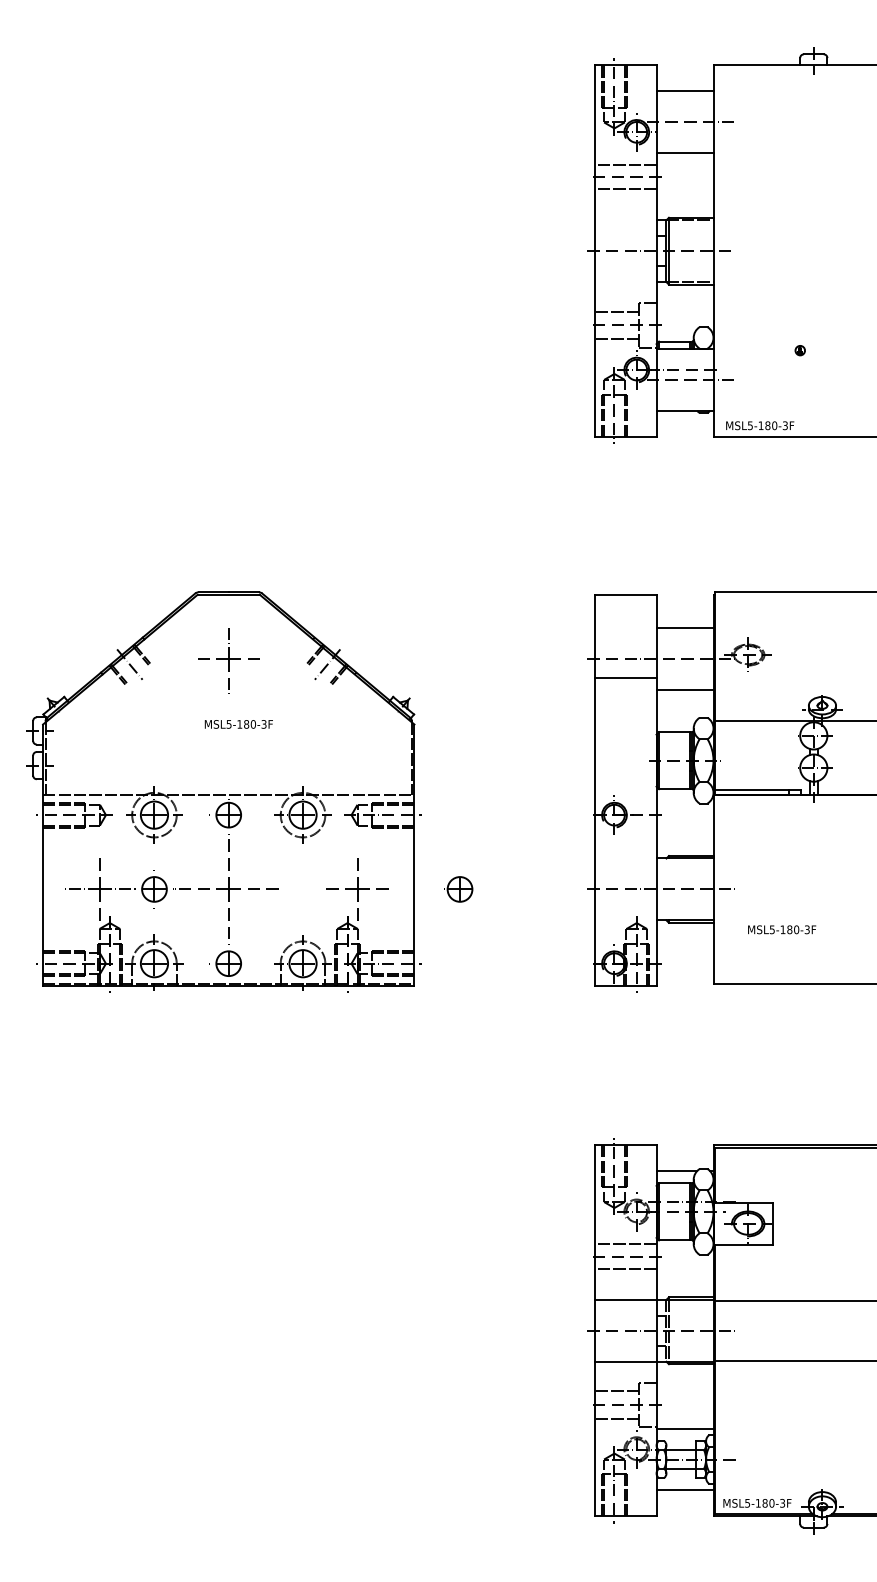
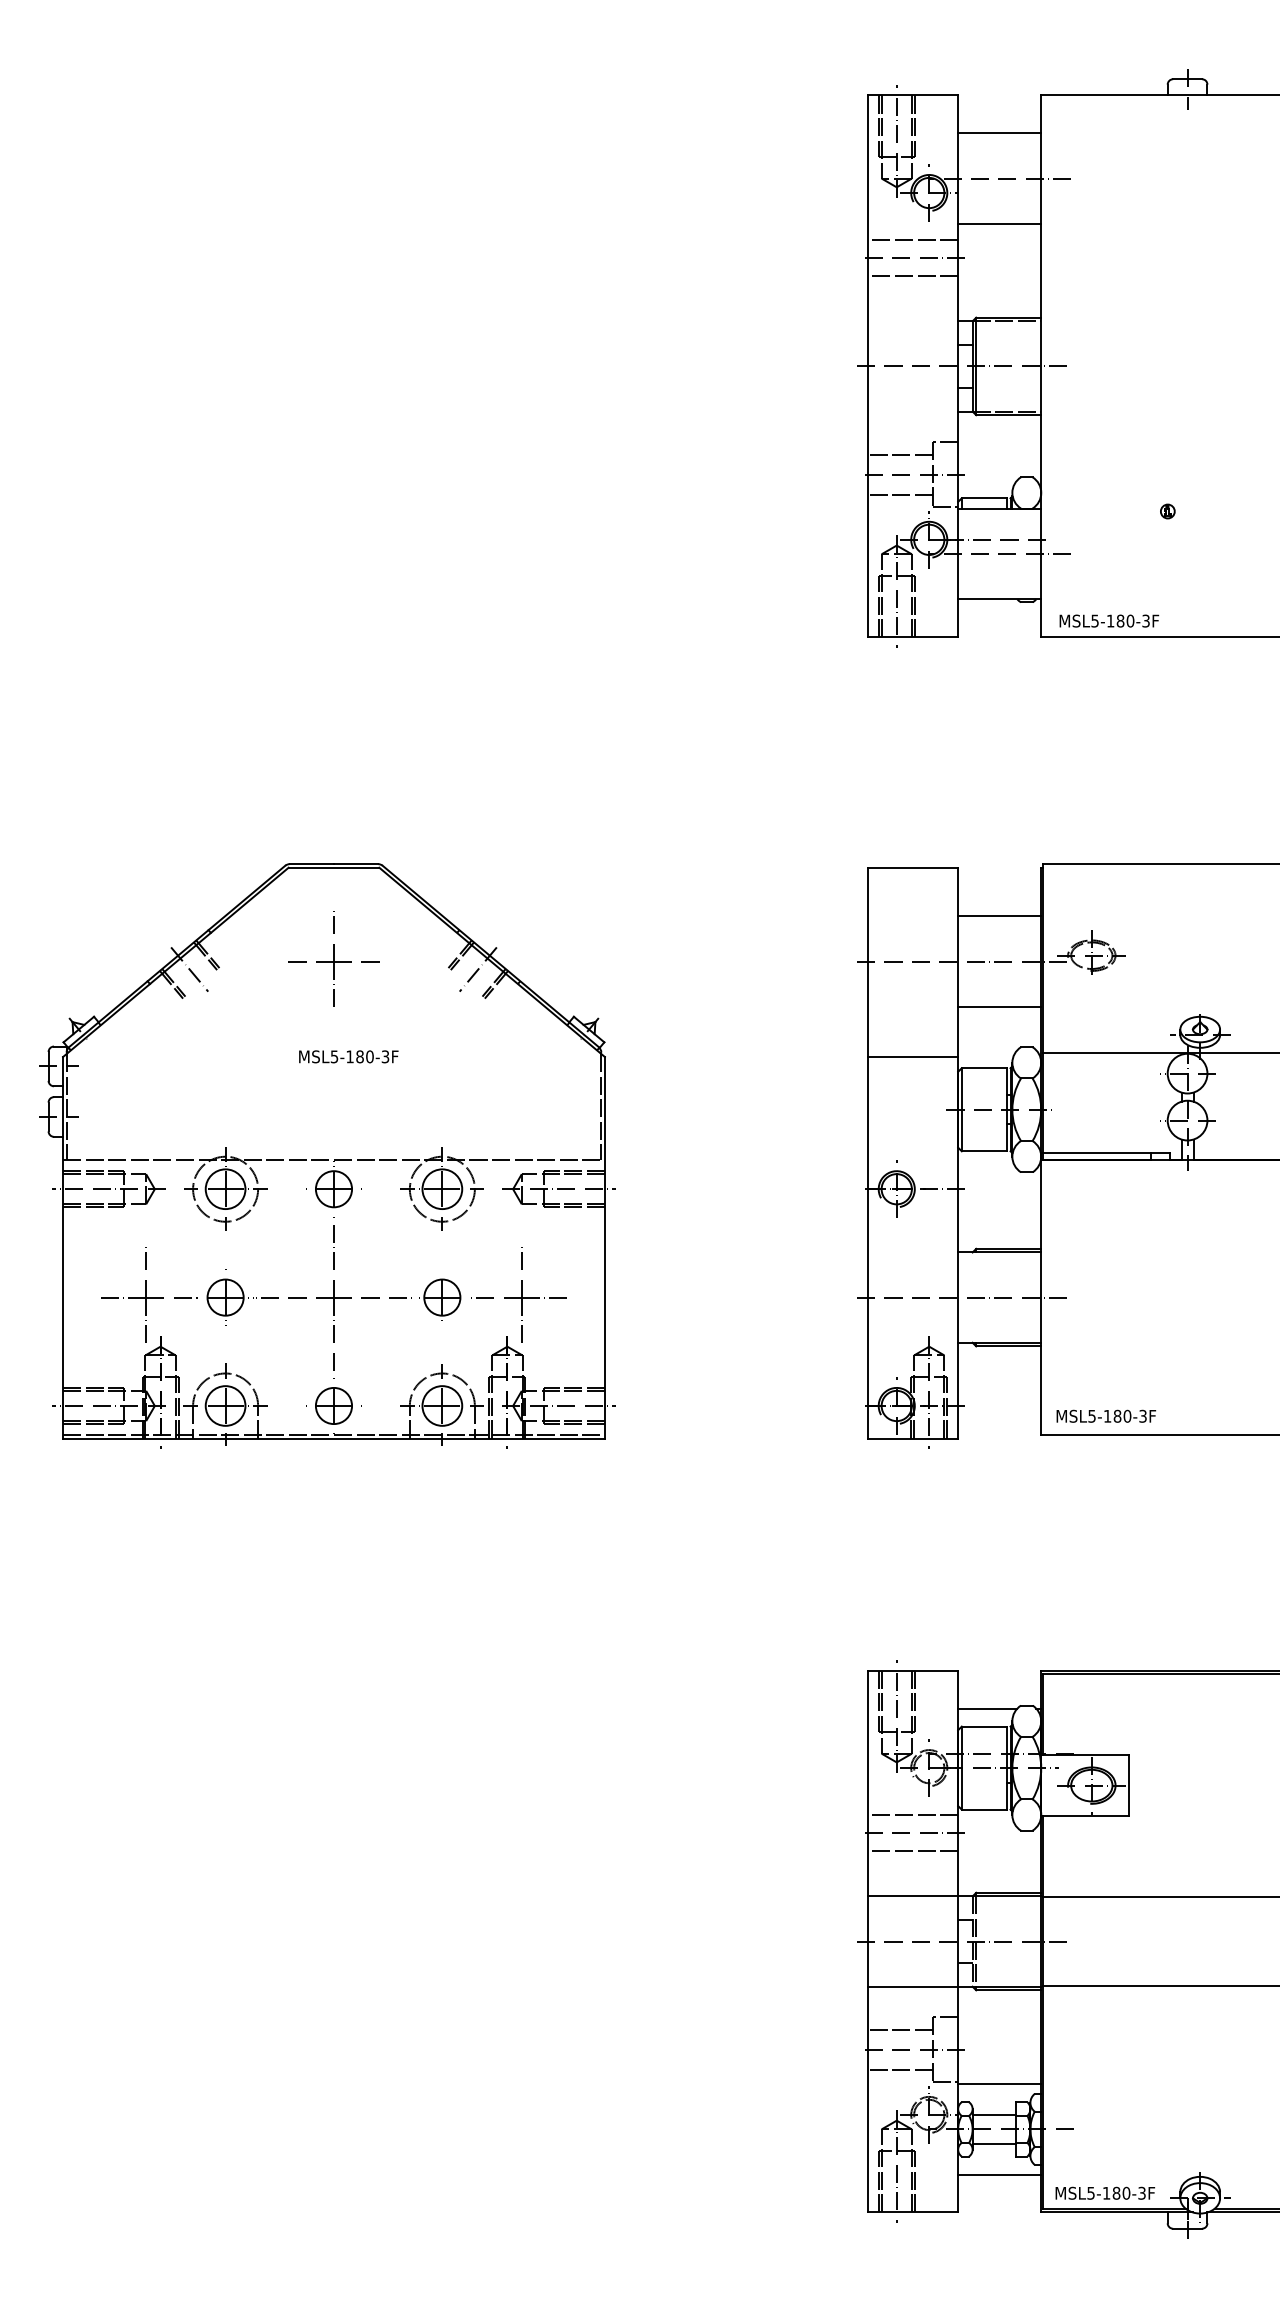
line: (625, 677) -> (912, 1056), moved
part: (458, 889) -> (440, 1297), moved
text: (782, 929) -> (1106, 1415), moved

